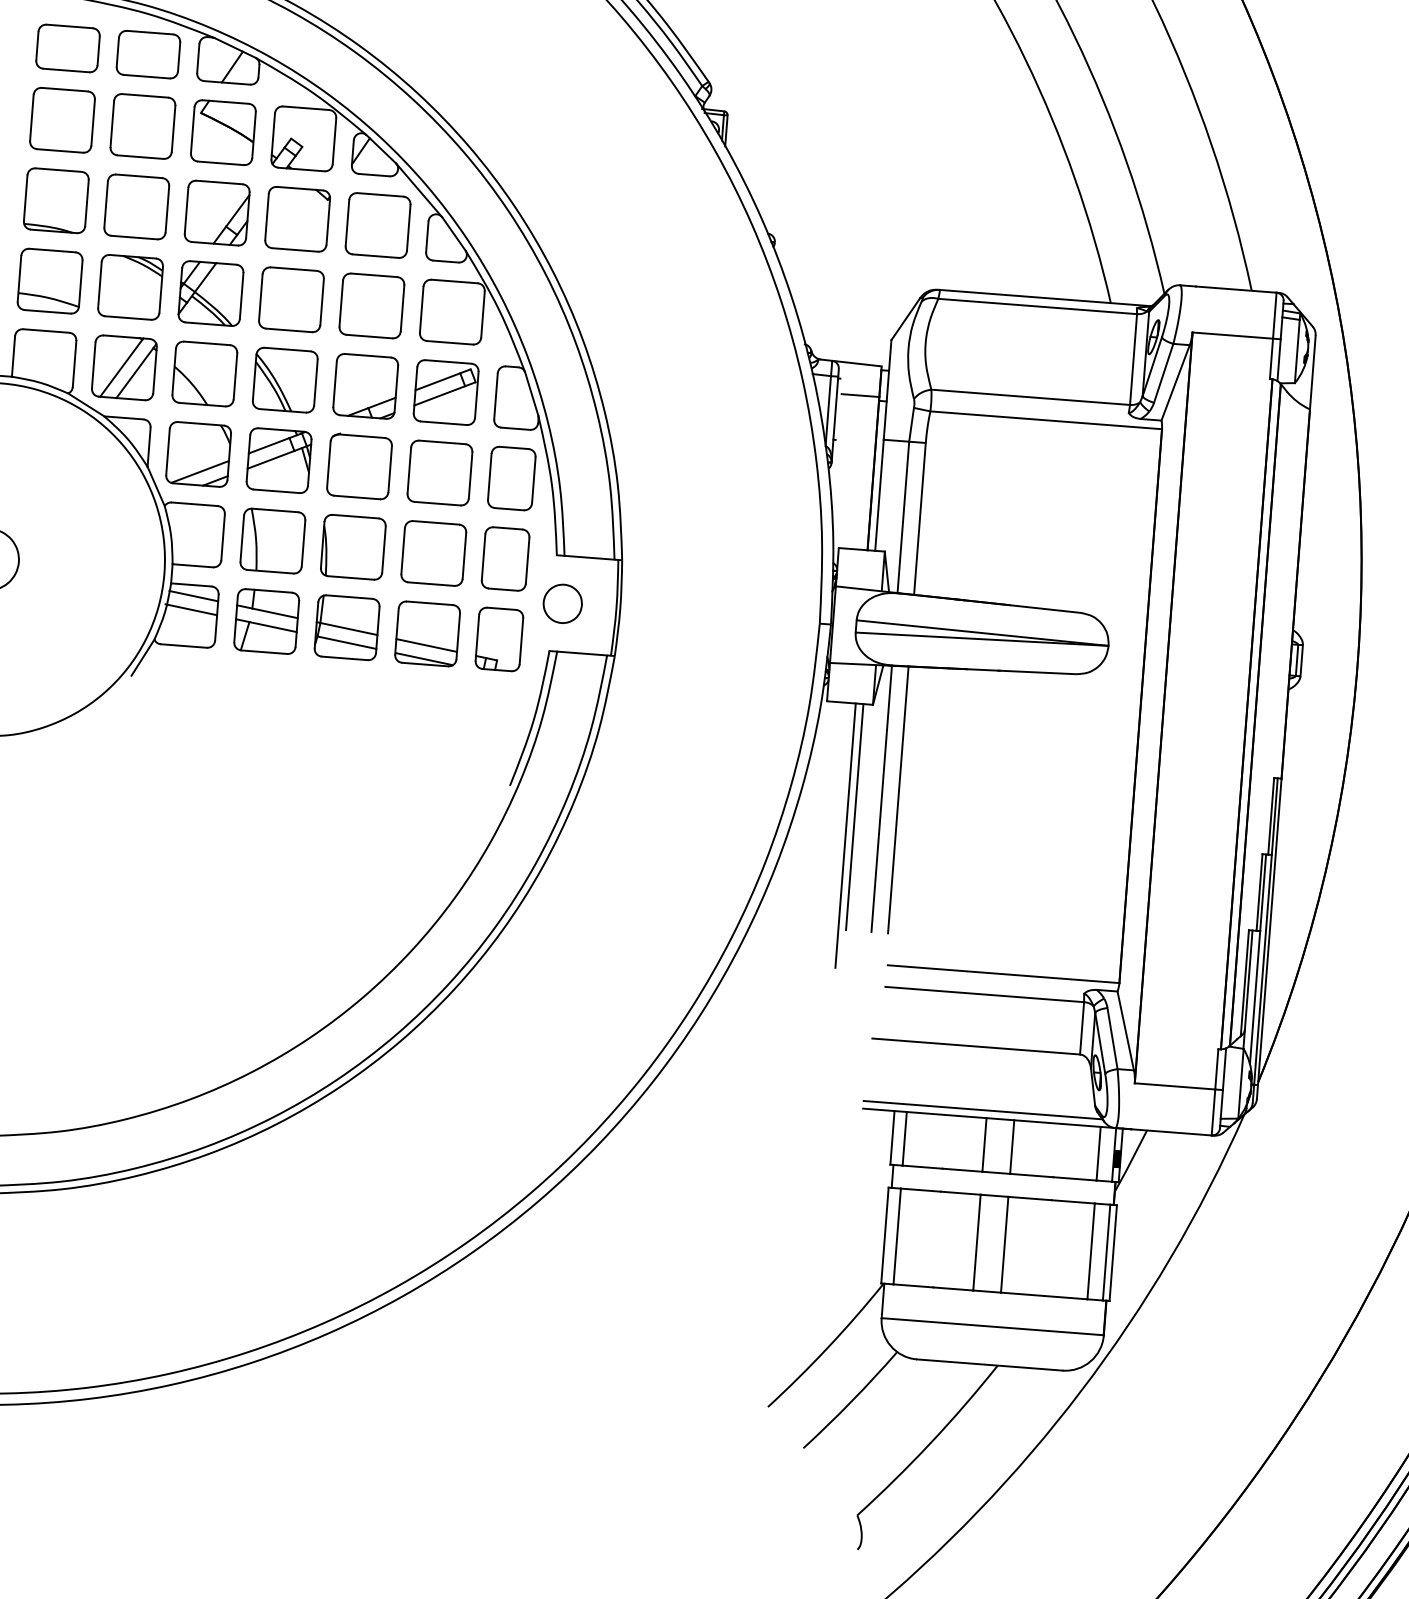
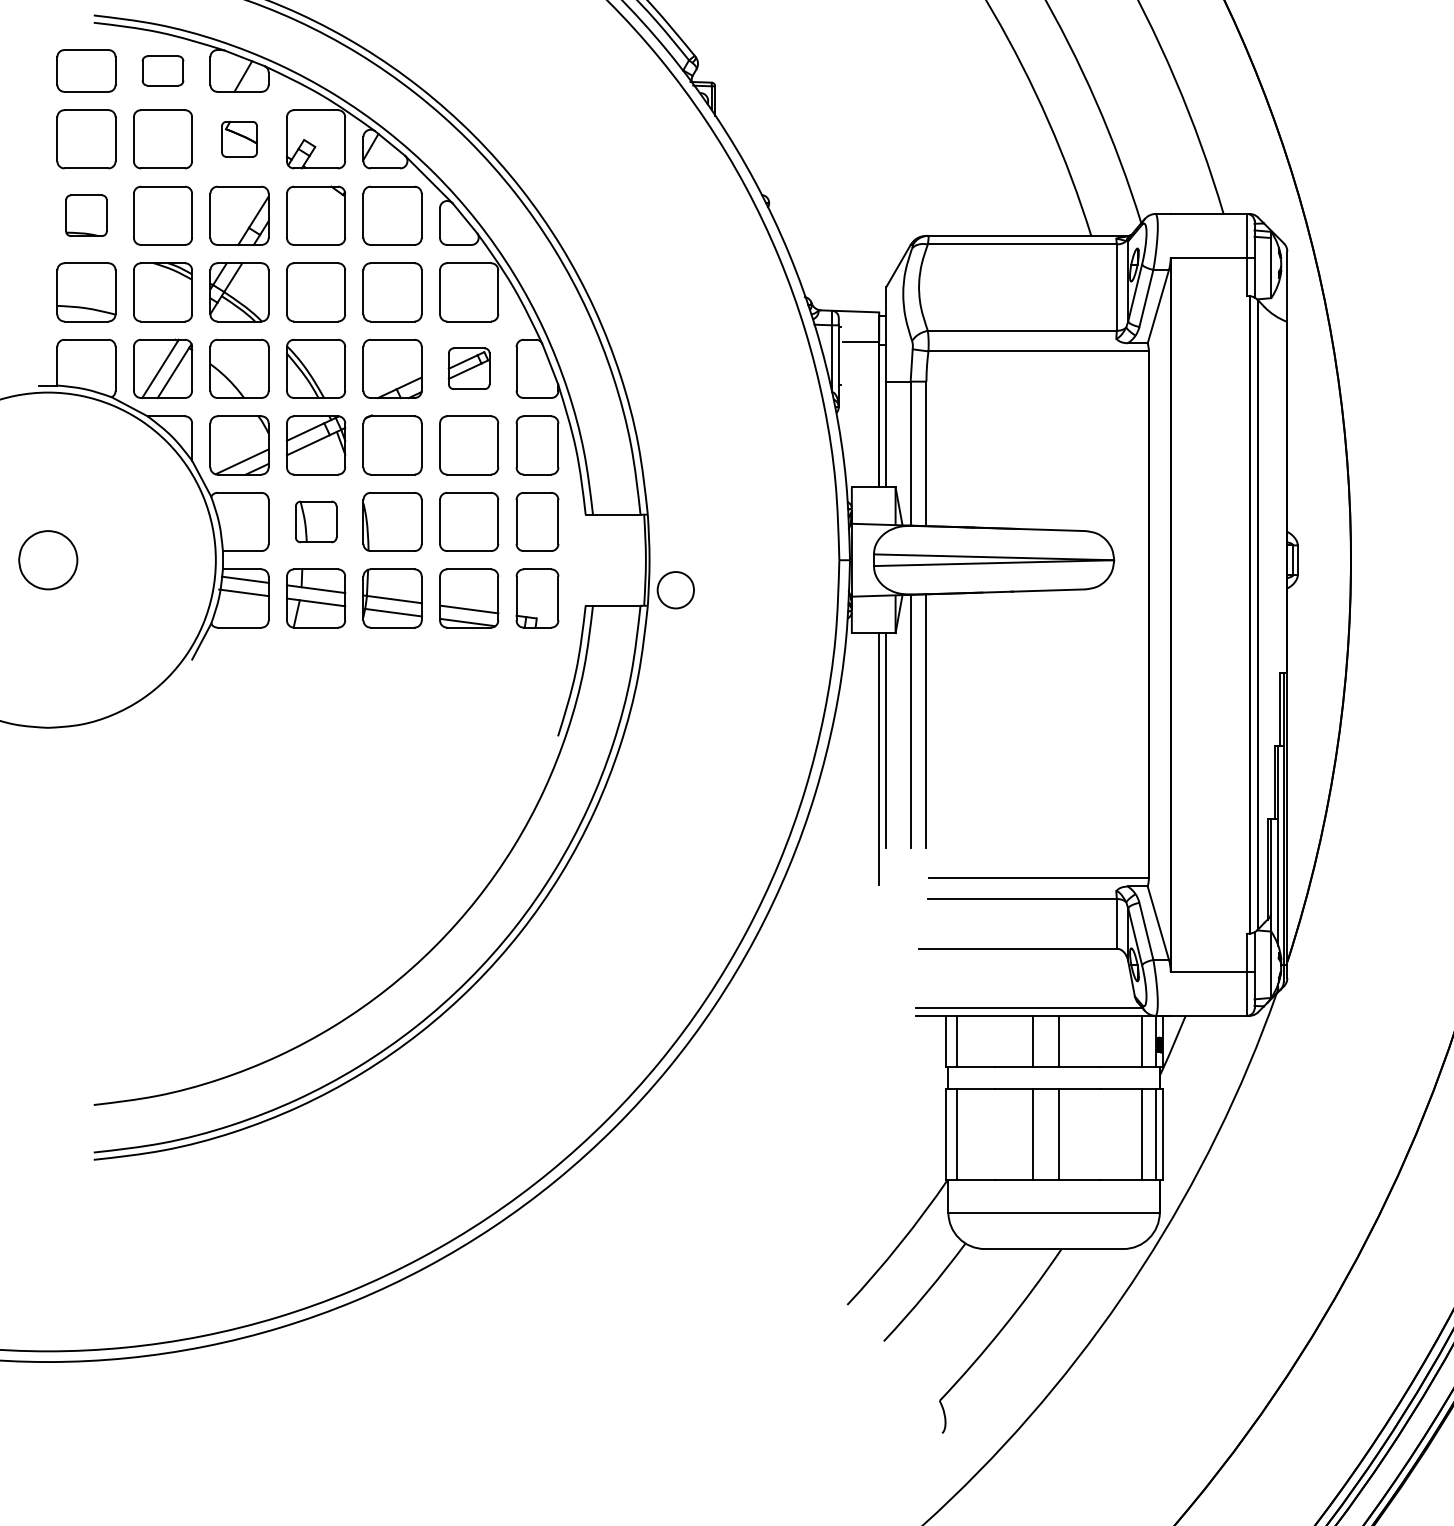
part: (147, 54) -> (162, 70), size x0.7
part: (223, 132) -> (239, 139), size x0.6
part: (56, 200) -> (86, 215), size x0.7
part: (446, 392) -> (469, 368), size x0.7
part: (273, 540) -> (316, 521), size x0.7
part: (562, 604) -> (675, 590), moved

